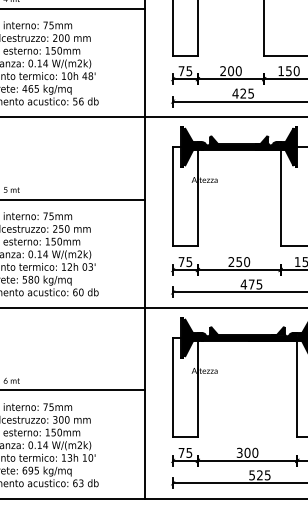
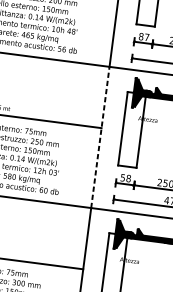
text: (185, 71) -> (144, 37), 75 -> 87
line: (144, 211) -> (100, 136), solid -> dashed
text: (185, 262) -> (125, 178), 75 -> 58

